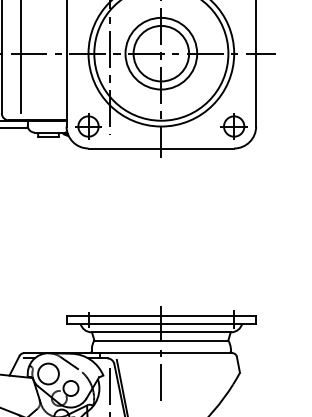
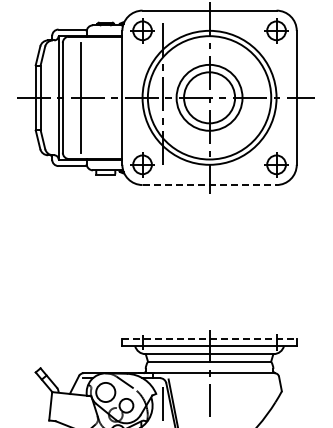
line: (161, 149) -> (209, 185), solid -> dashed
line: (162, 316) -> (210, 339), solid -> dashed

